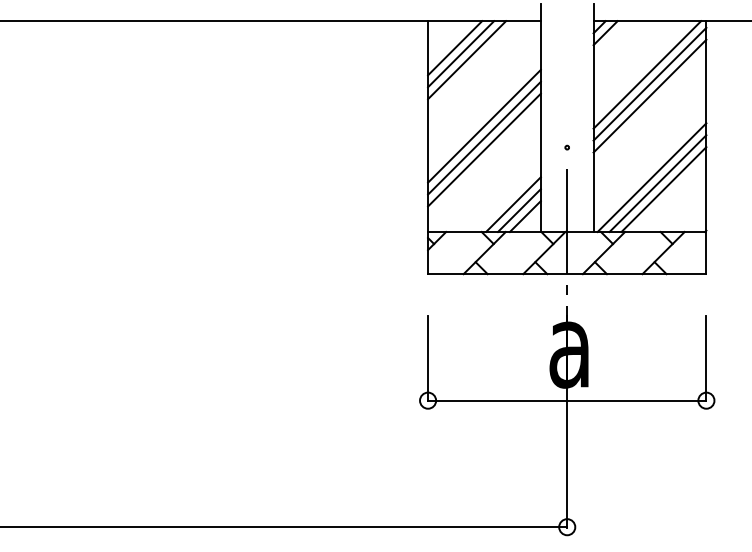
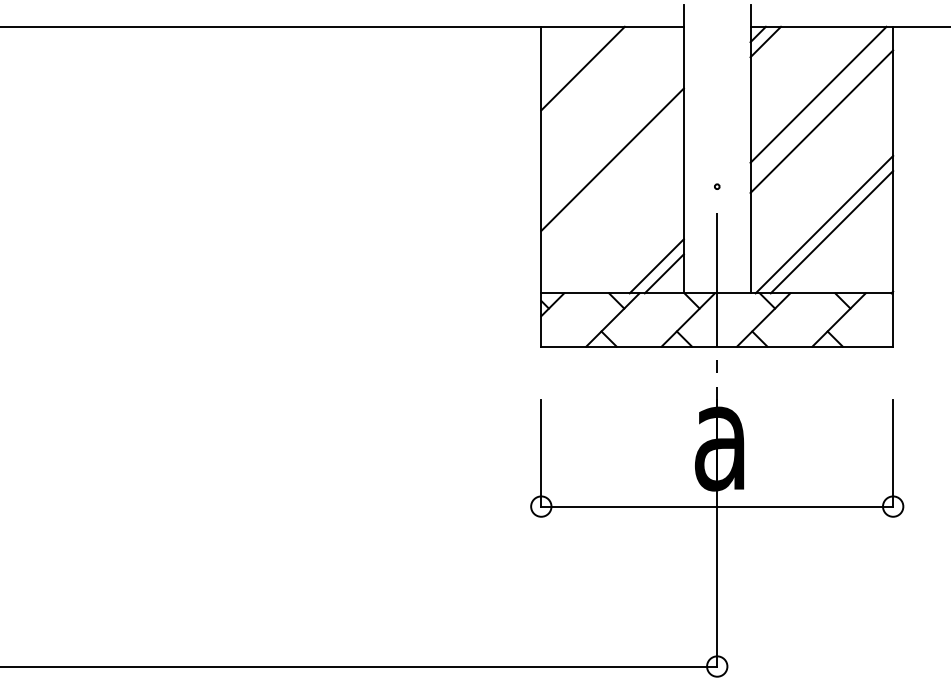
line: (455, 48) -> (575, 61), removed
line: (467, 60) -> (591, 76), removed
line: (649, 83) -> (821, 105), removed
line: (484, 137) -> (612, 173), removed
line: (484, 149) -> (612, 189), removed
line: (663, 189) -> (838, 239), removed
line: (513, 204) -> (649, 258), removed

